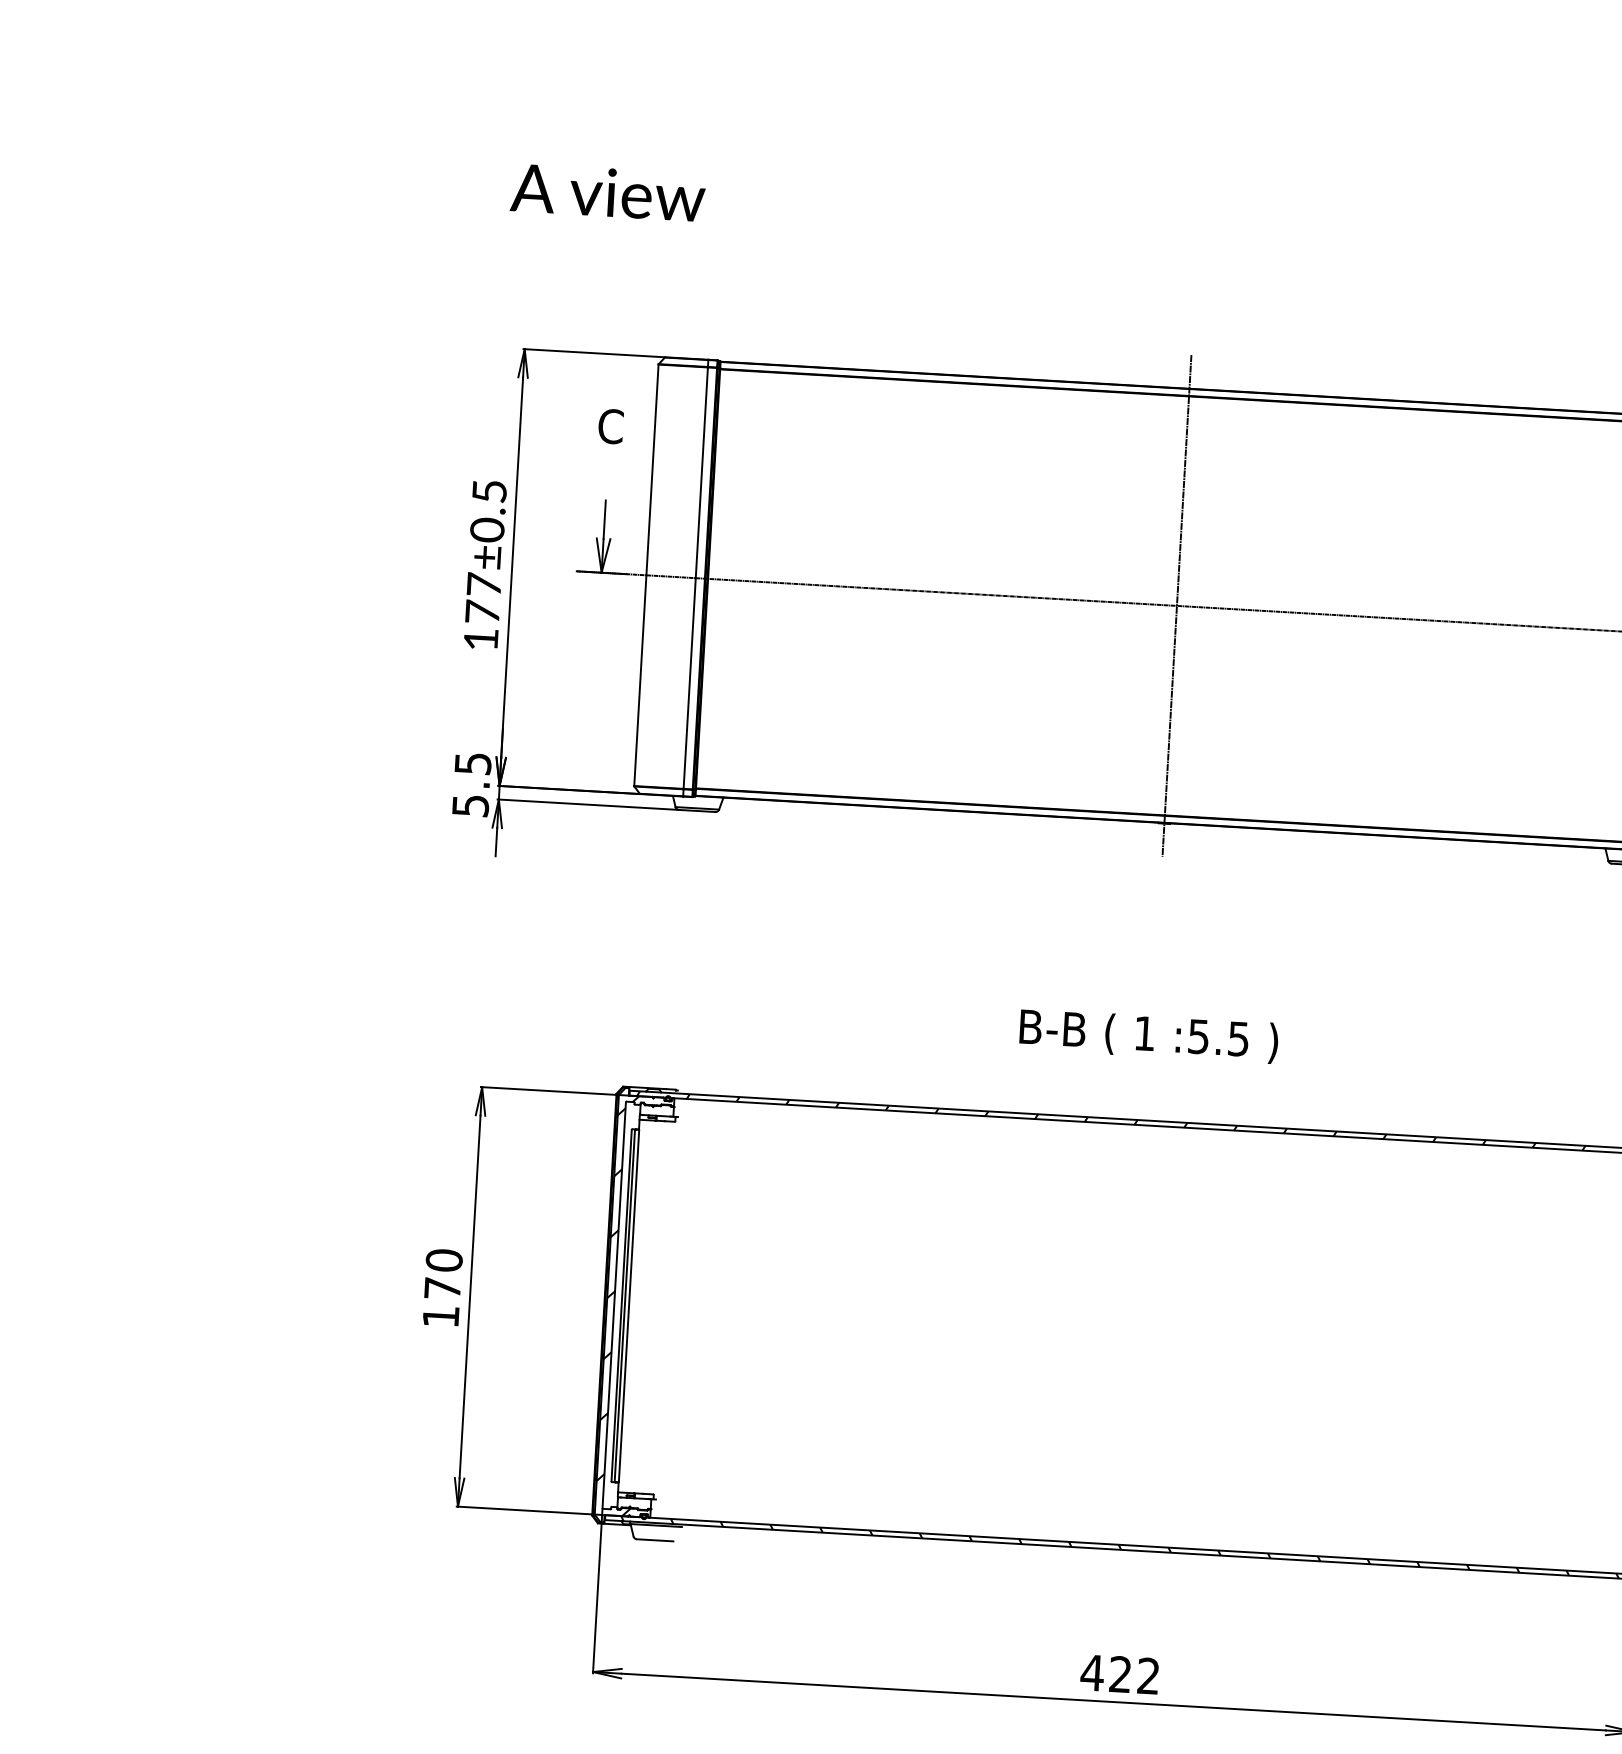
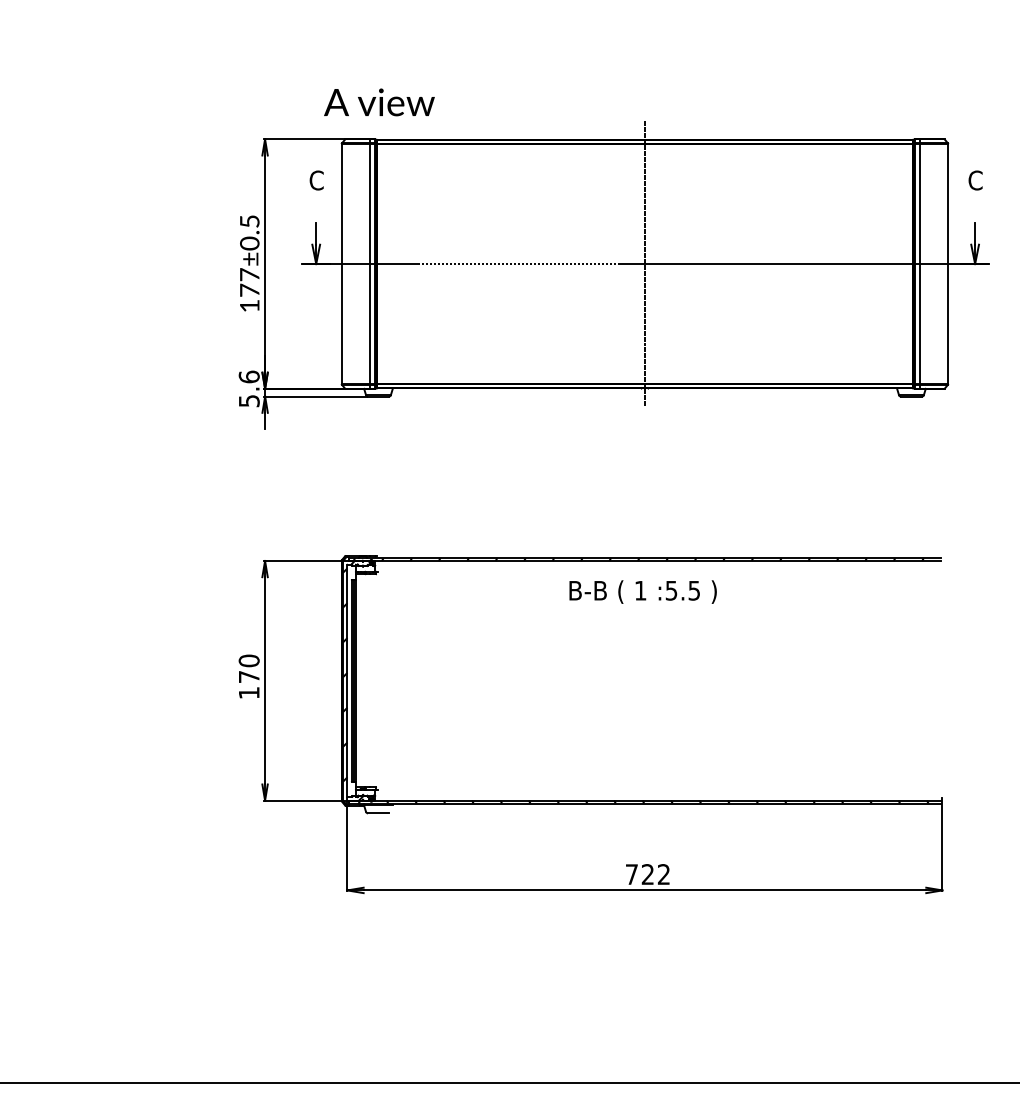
text: (608, 192) -> (379, 102), moved
text: (471, 762) -> (248, 376), 5.5 -> 5.6
text: (1147, 1035) -> (642, 591), moved
text: (1091, 1672) -> (631, 874), 422 -> 722

